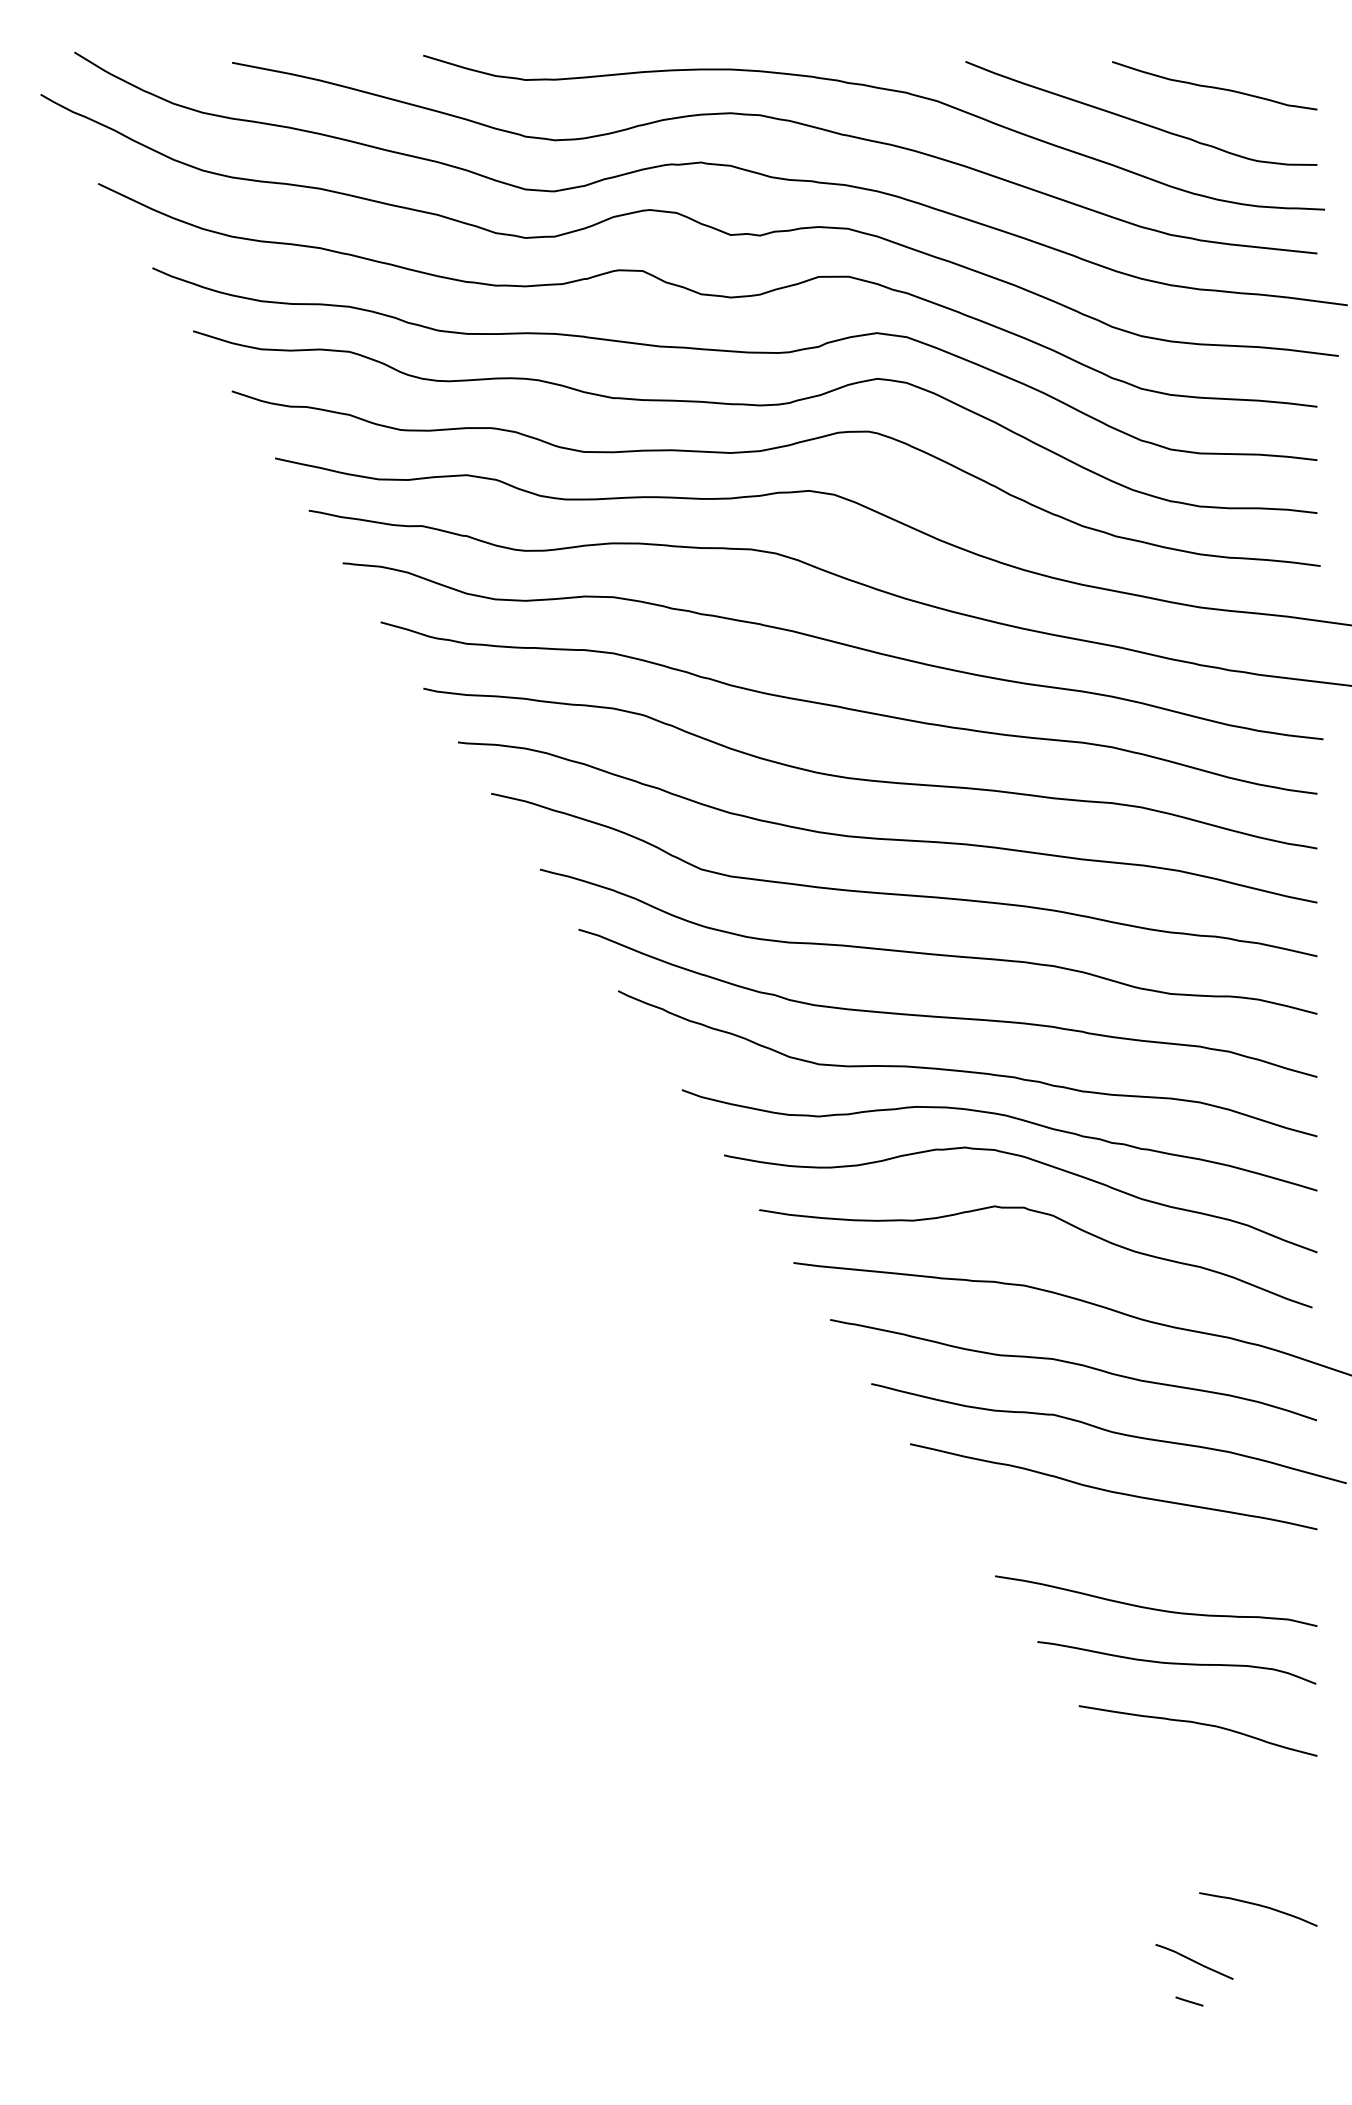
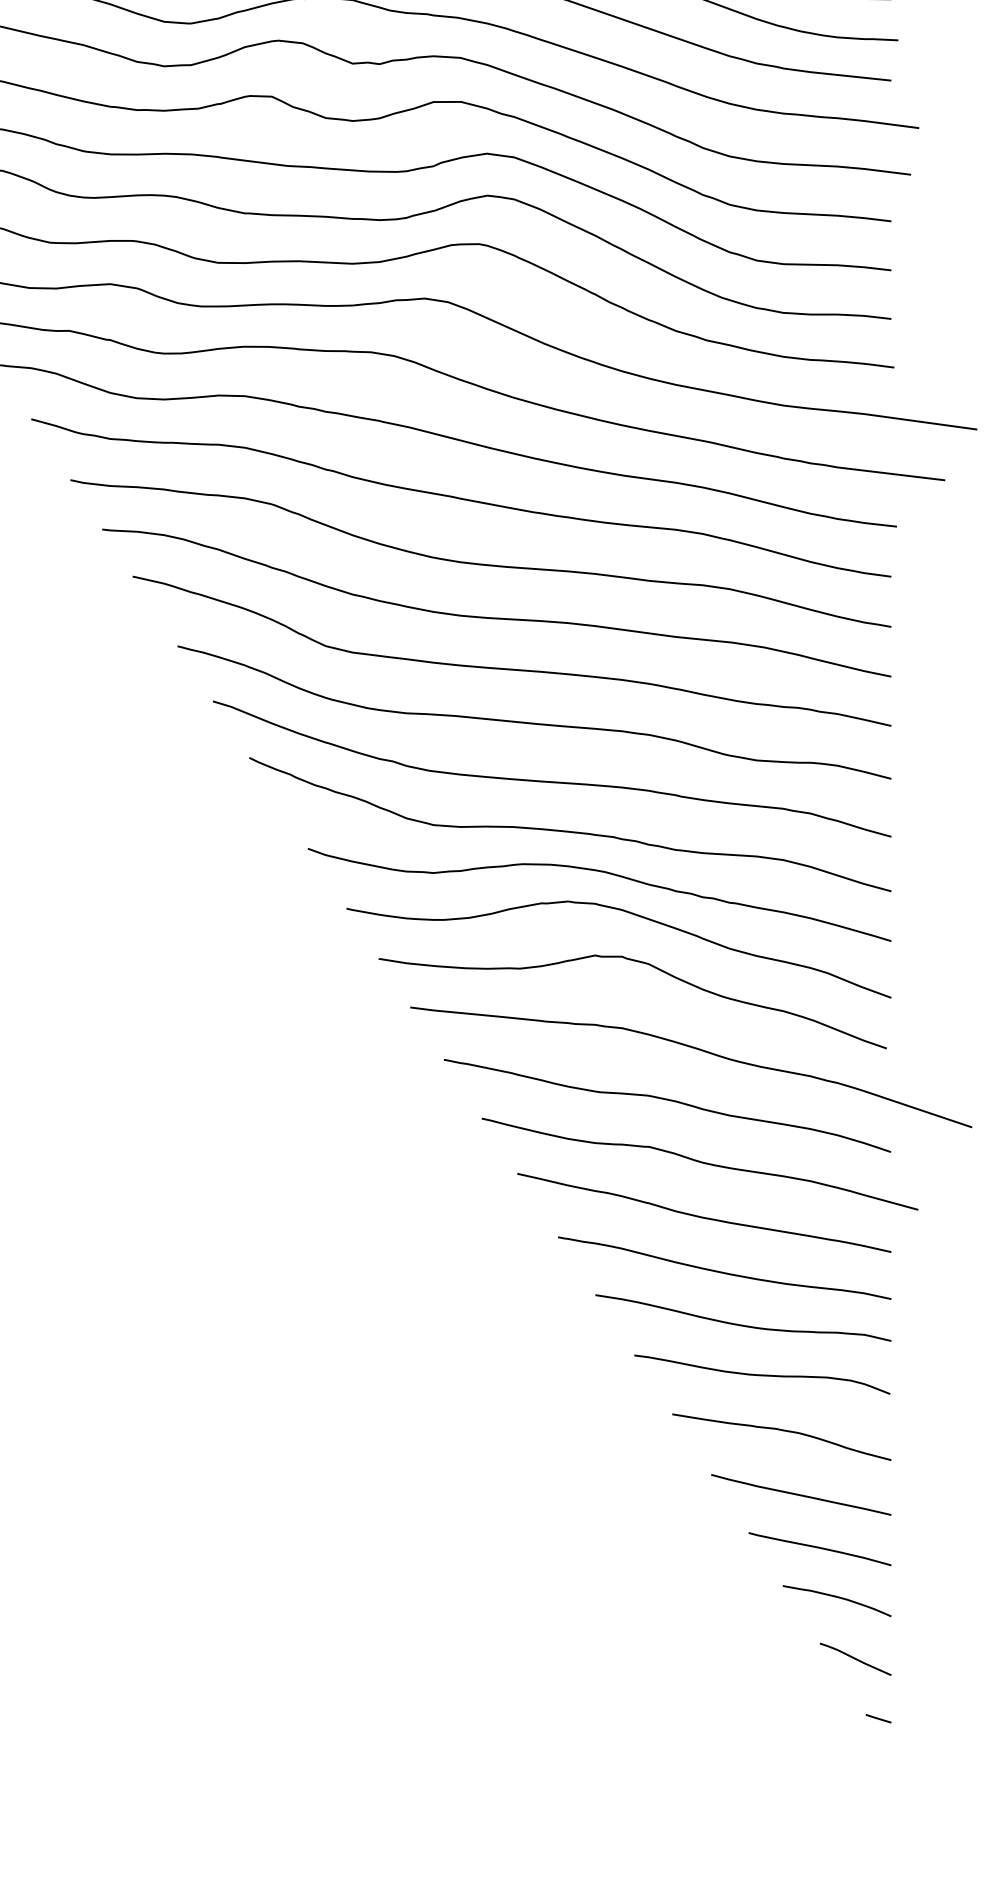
curve: (1133, 1550) -> (722, 1271), added
curve: (1219, 1793) -> (801, 1494), added
curve: (1239, 1852) -> (819, 1548), added
line: (1194, 1961) -> (855, 1658), moved
line: (1189, 2001) -> (878, 1718), moved

